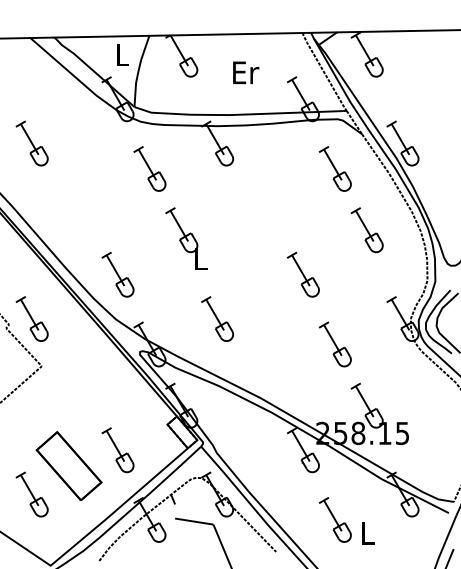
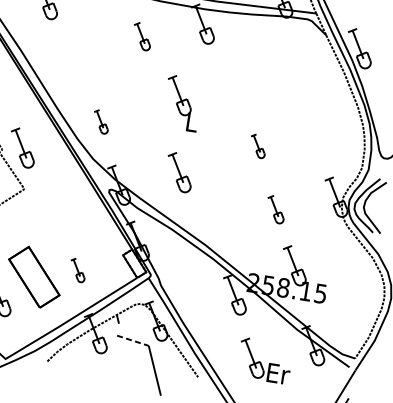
part: (149, 168) -> (141, 36), size x0.7
part: (334, 168) -> (298, 60), removed
part: (366, 230) -> (317, 117), removed
part: (186, 238) -> (182, 103), moved
part: (117, 274) -> (100, 121), size x0.6
part: (303, 274) -> (258, 146), size x0.6
part: (335, 344) -> (275, 209), size x0.7
part: (117, 450) -> (77, 270), size x0.6
line: (194, 521) -> (133, 340), solid -> dashed
text: (368, 533) -> (278, 373), L -> Er

